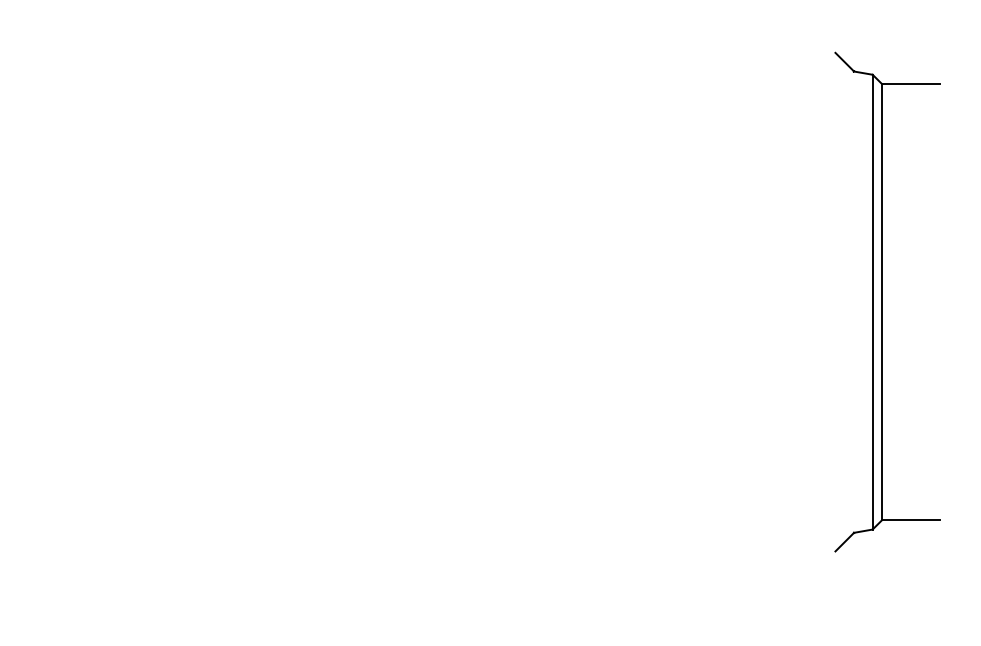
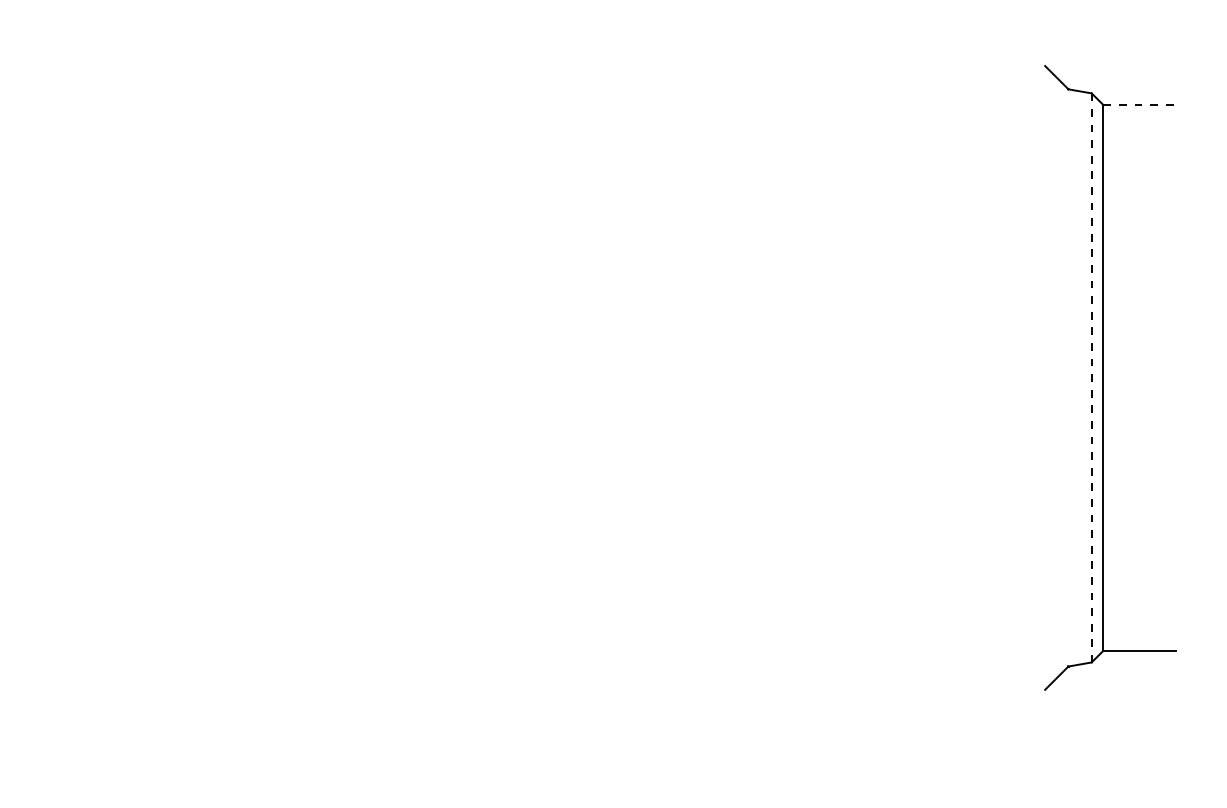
line: (910, 83) -> (1139, 104), solid -> dashed
line: (872, 301) -> (1091, 377), solid -> dashed

